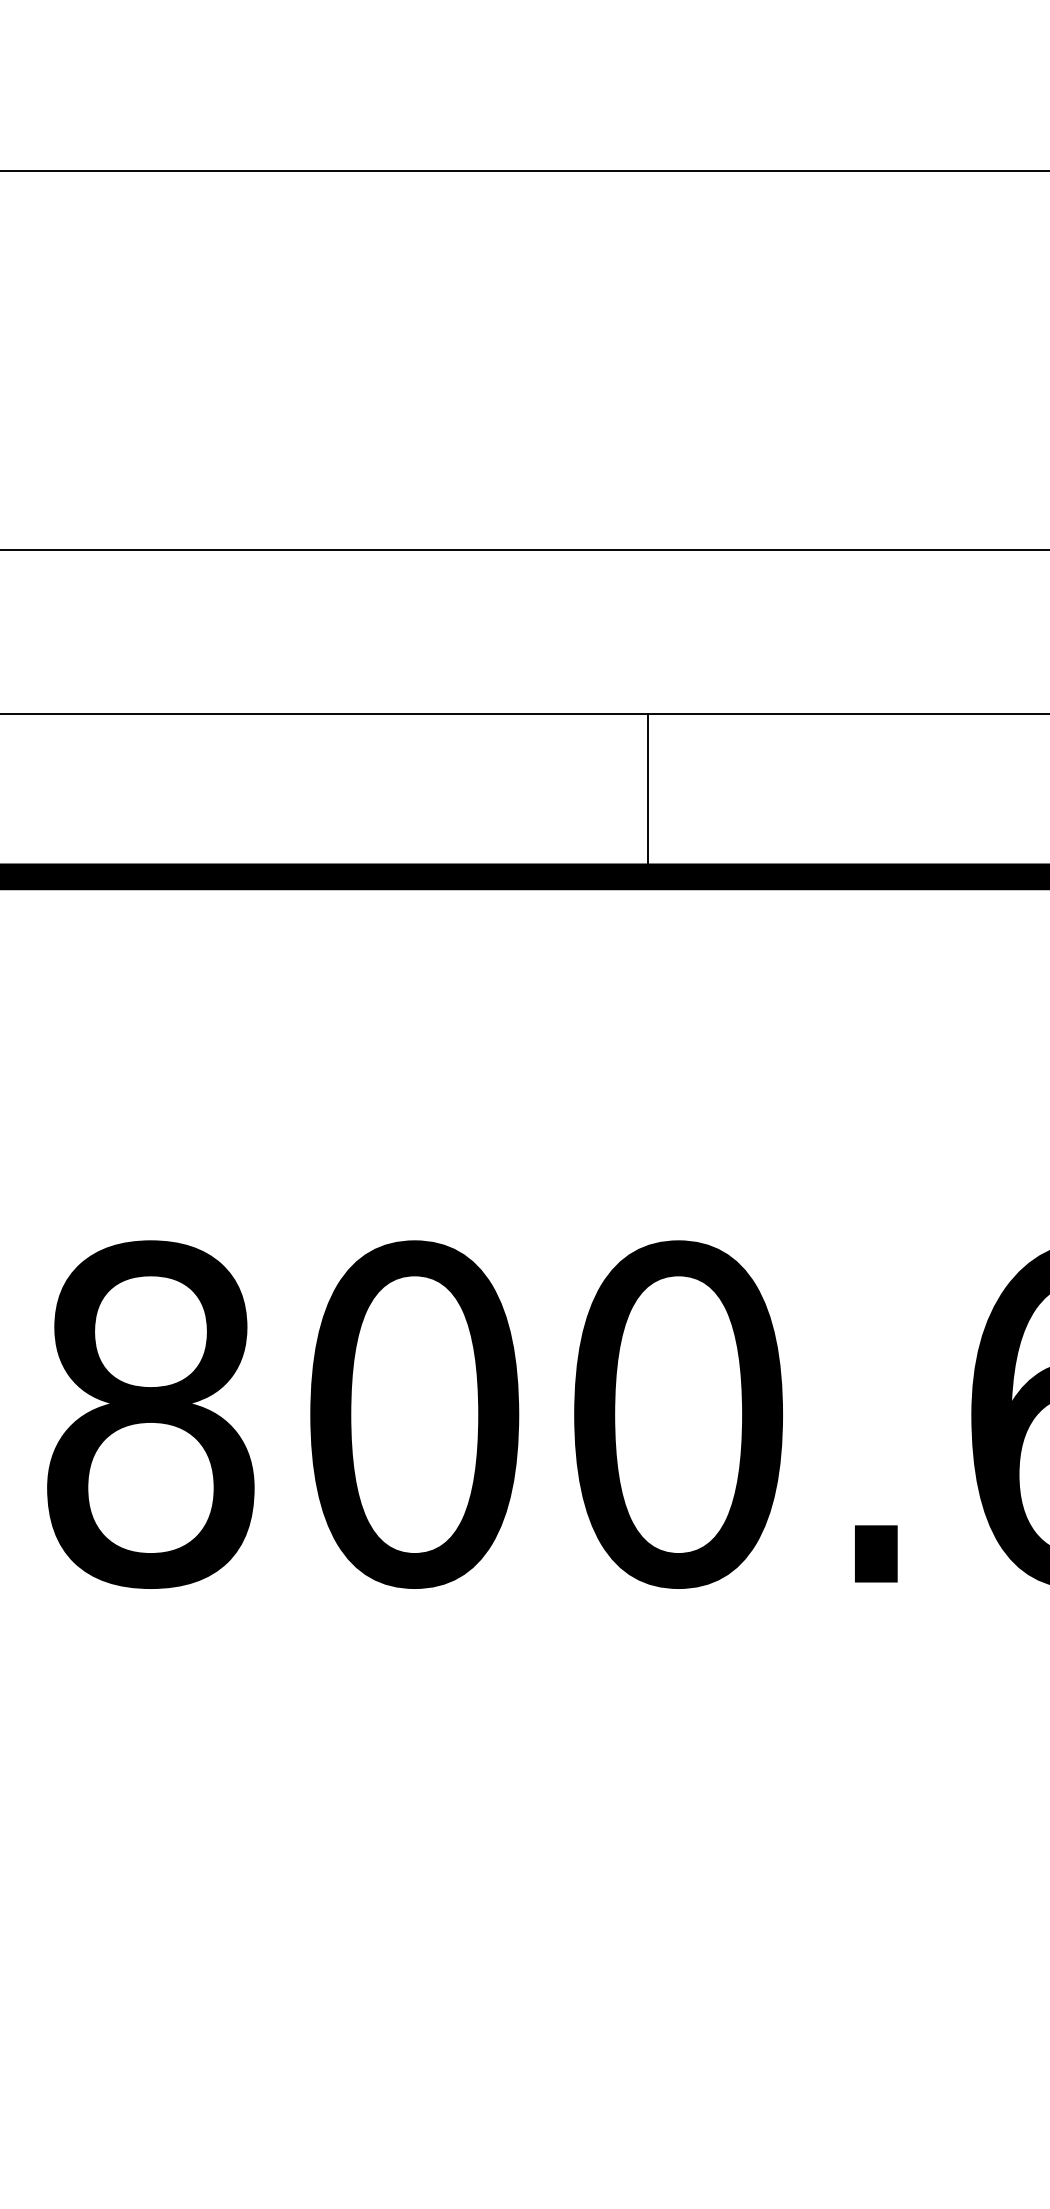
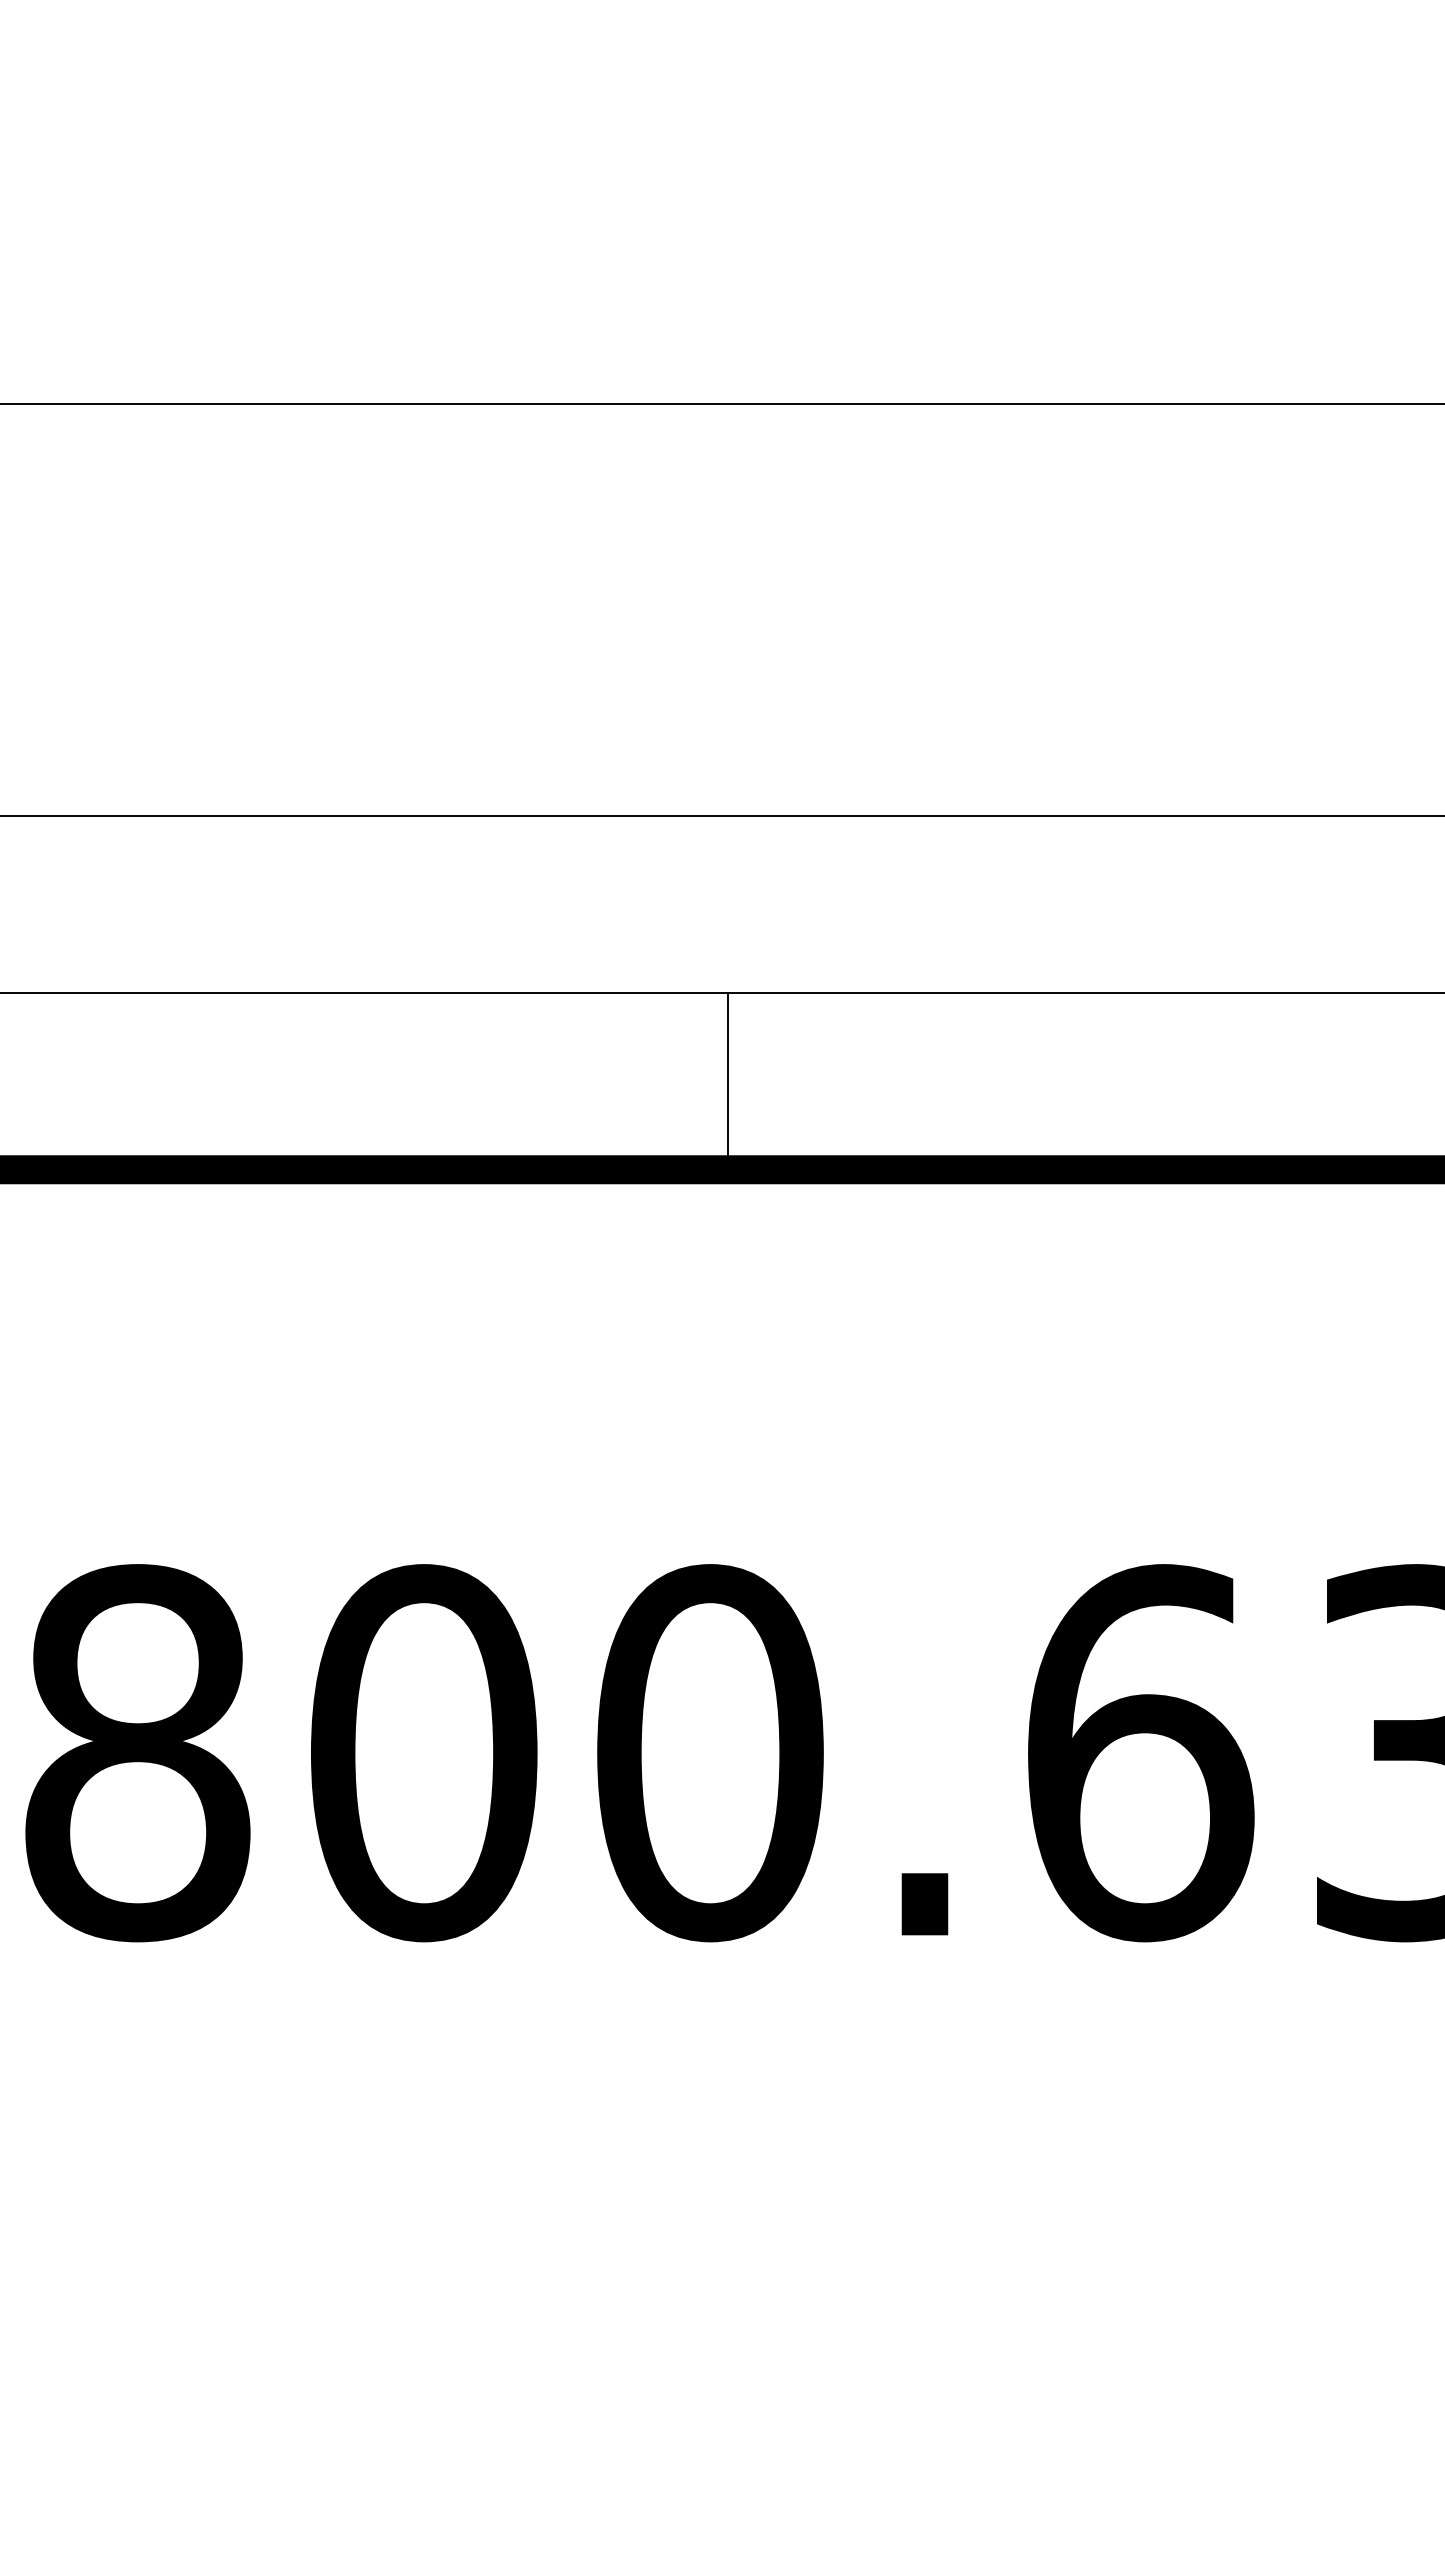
line: (648, 794) -> (728, 1080), moved

